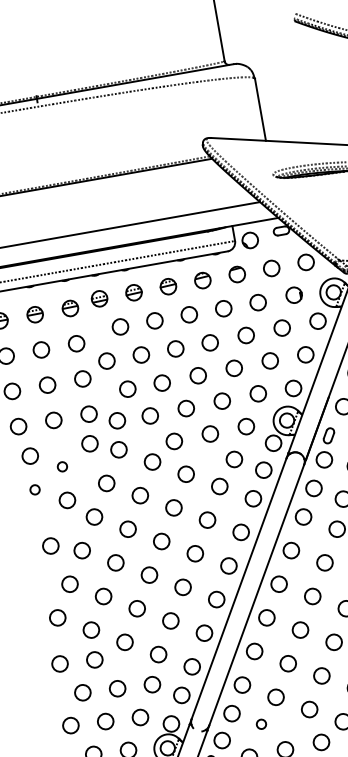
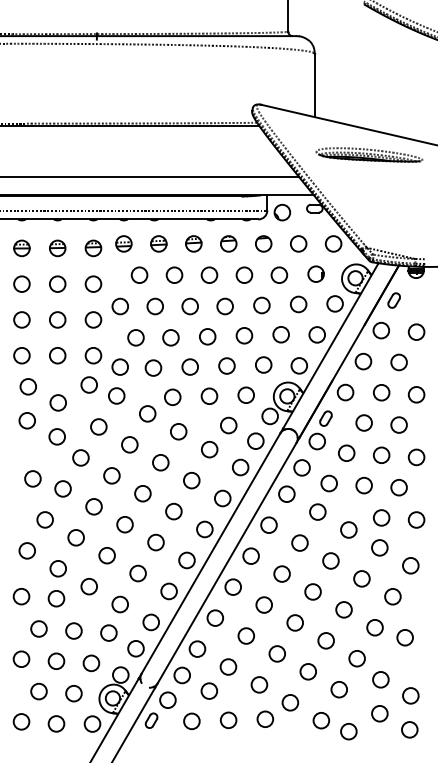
circle: (61, 466) -> (57, 402), size x1.67
circle: (34, 489) -> (26, 420), size x1.67
circle: (261, 723) -> (209, 690), size x1.67

